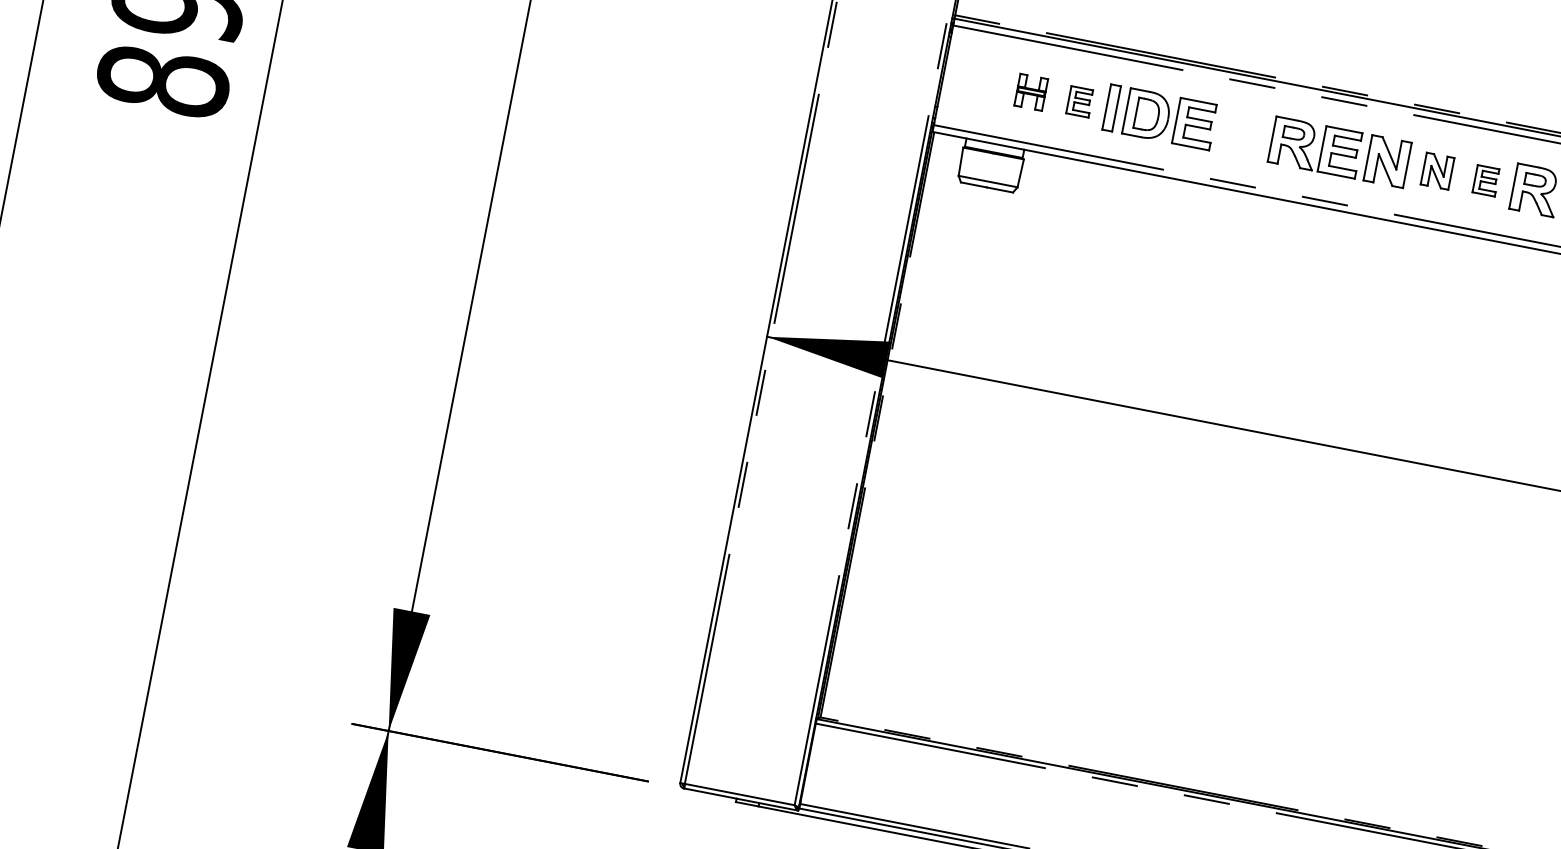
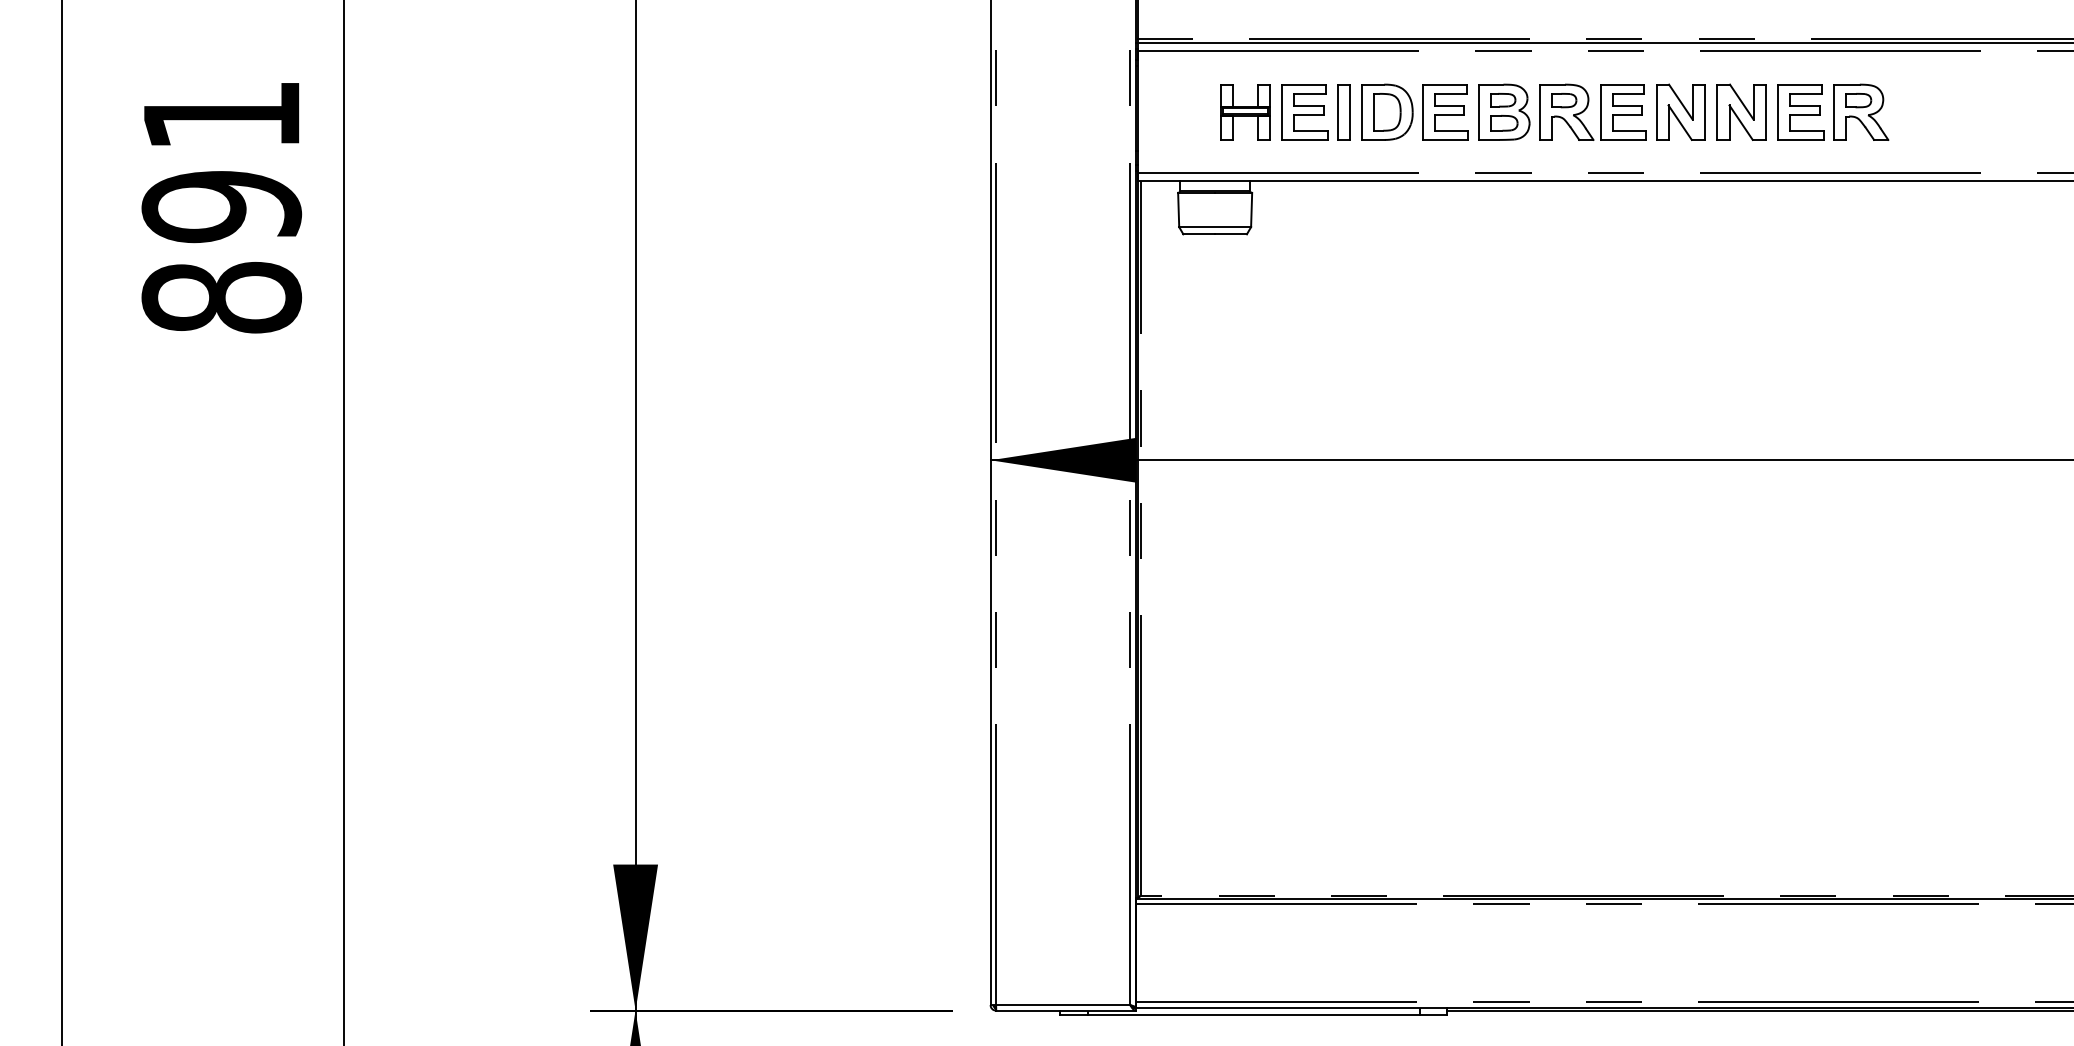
part: (1031, 92) -> (1245, 112), size x1.43
part: (1079, 101) -> (1304, 112), size x1.67
part: (1243, 132) -> (1504, 111), added
part: (1437, 170) -> (1741, 111), size x1.43
part: (1485, 180) -> (1800, 112), size x1.67

